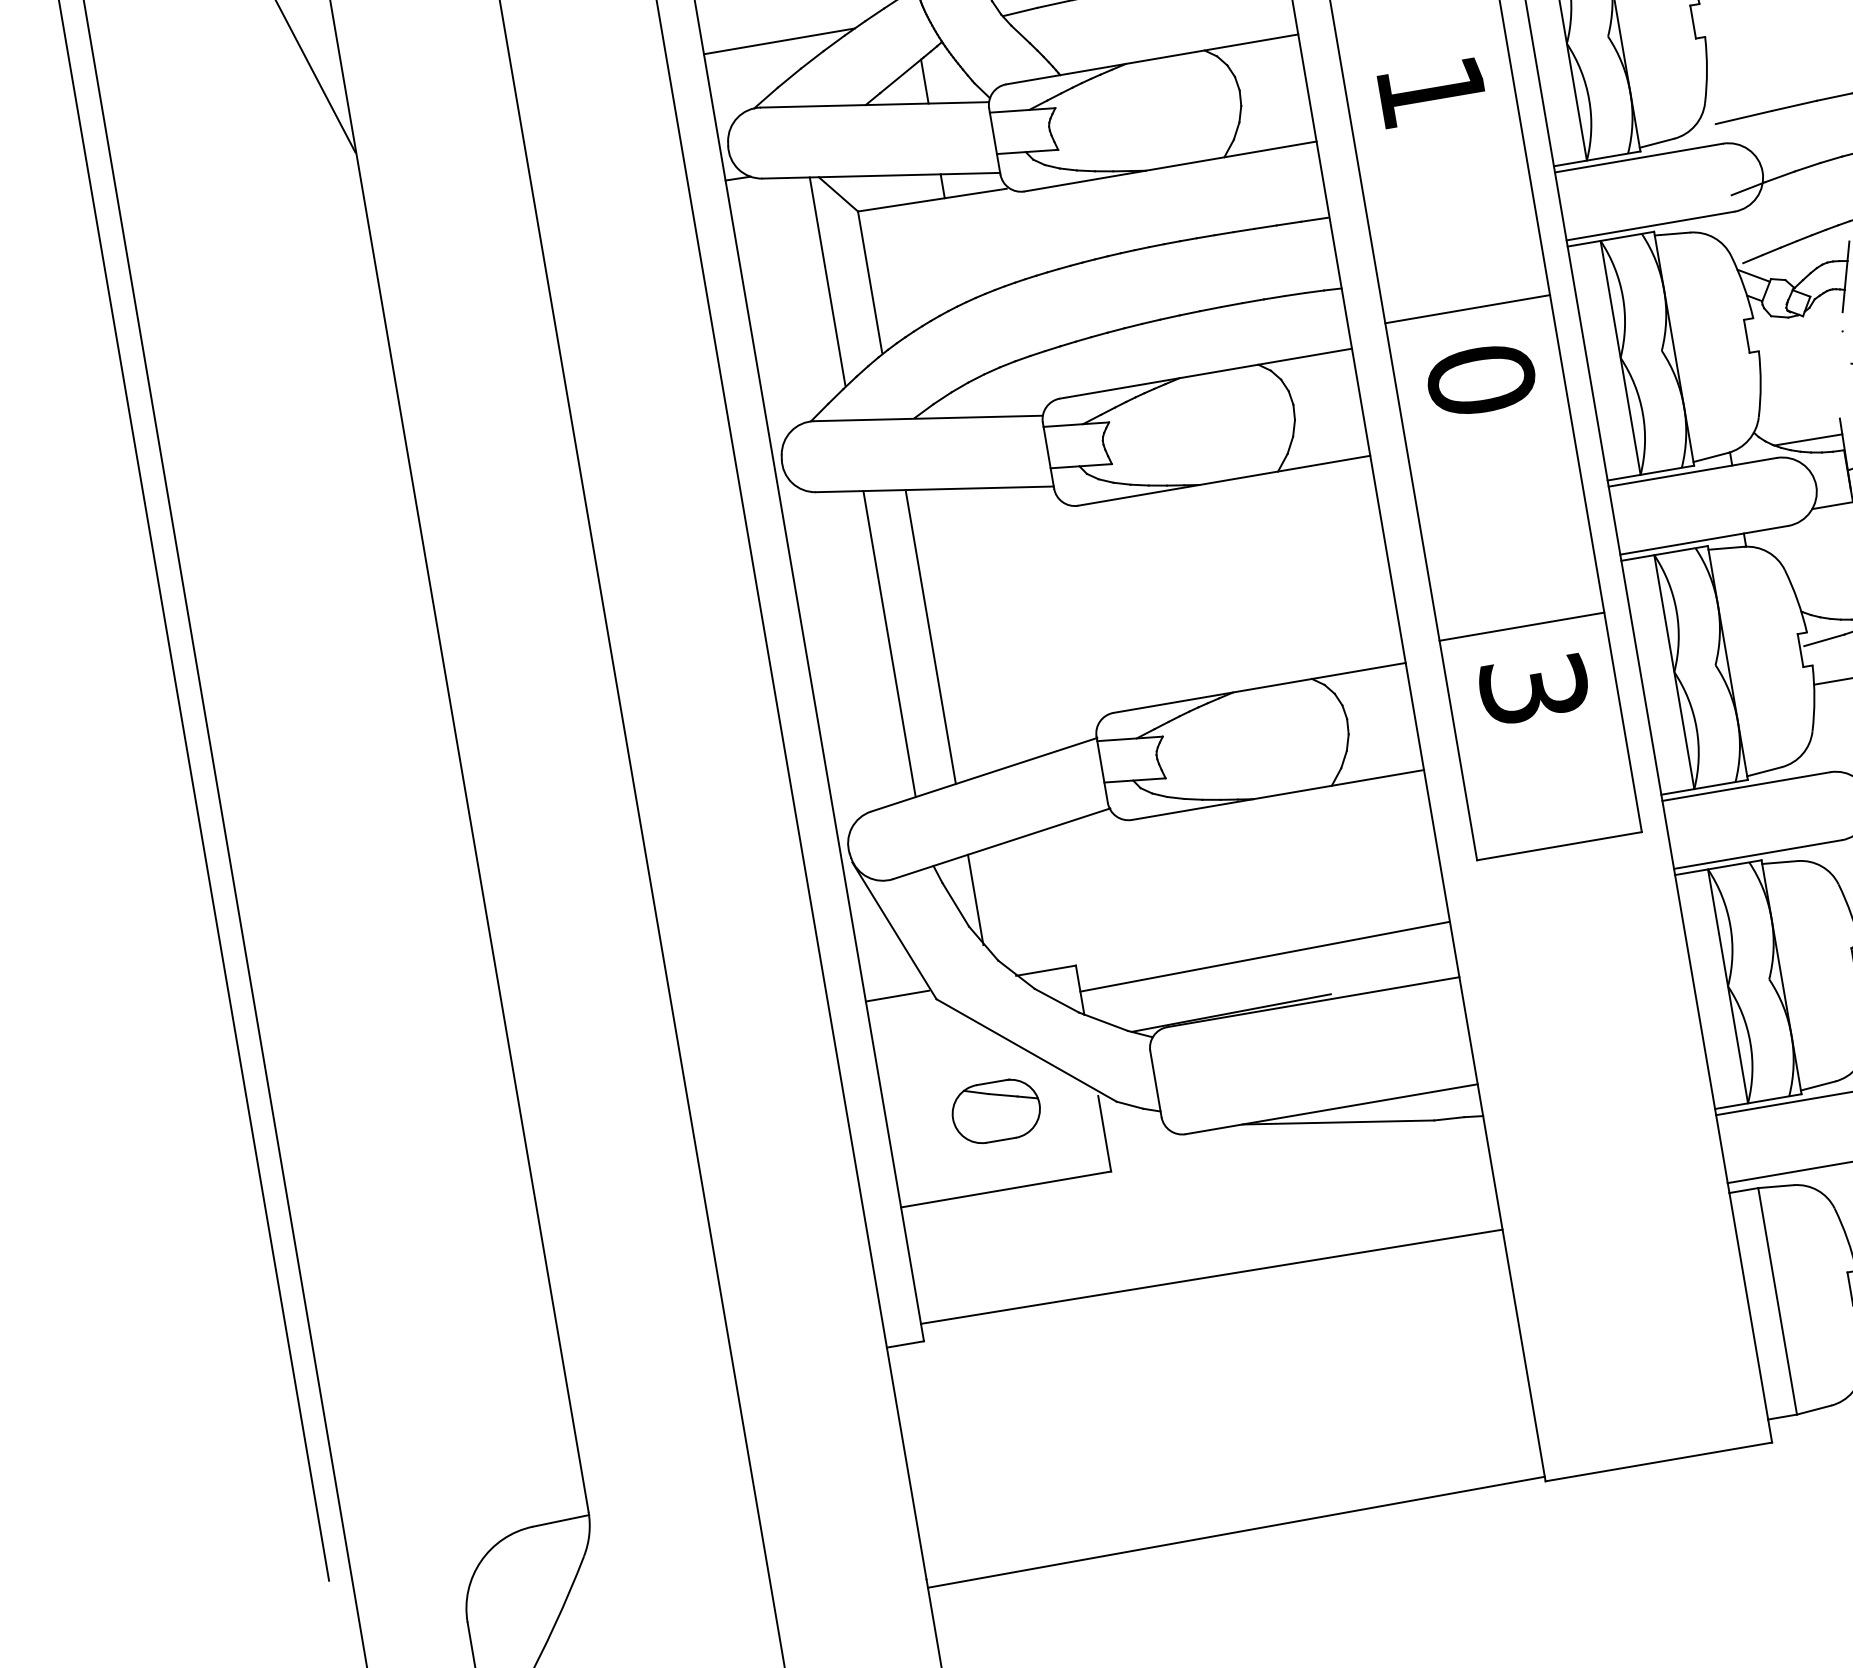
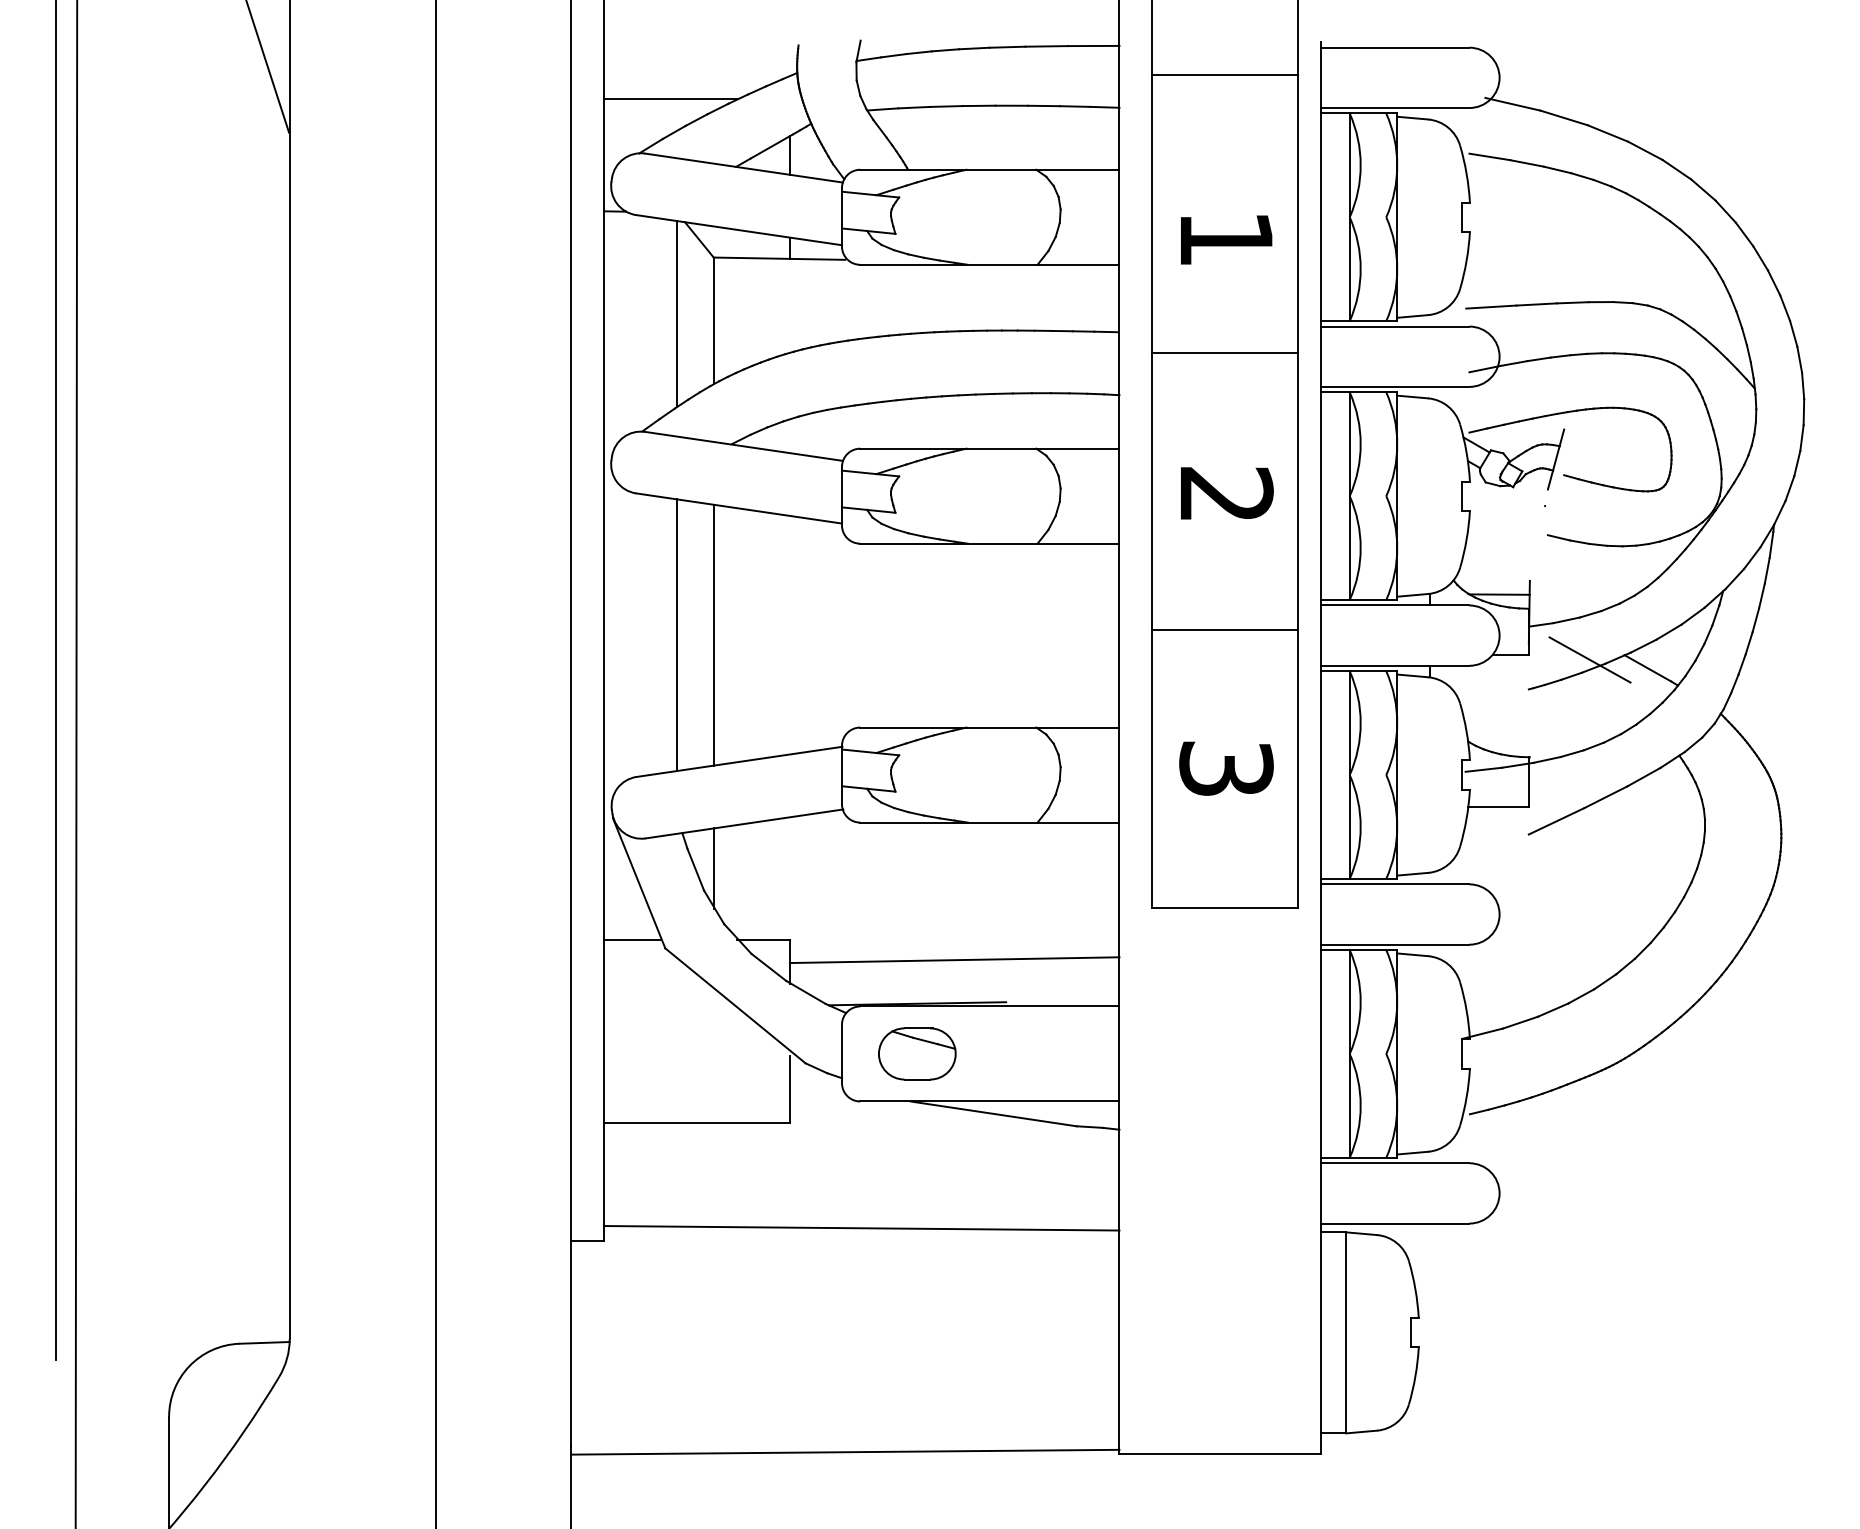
line: (1467, 309) -> (1224, 352), moved
text: (1481, 379) -> (1226, 494), 0 -> 2
line: (1521, 626) -> (1224, 630), moved
part: (996, 1110) -> (917, 1053), moved

